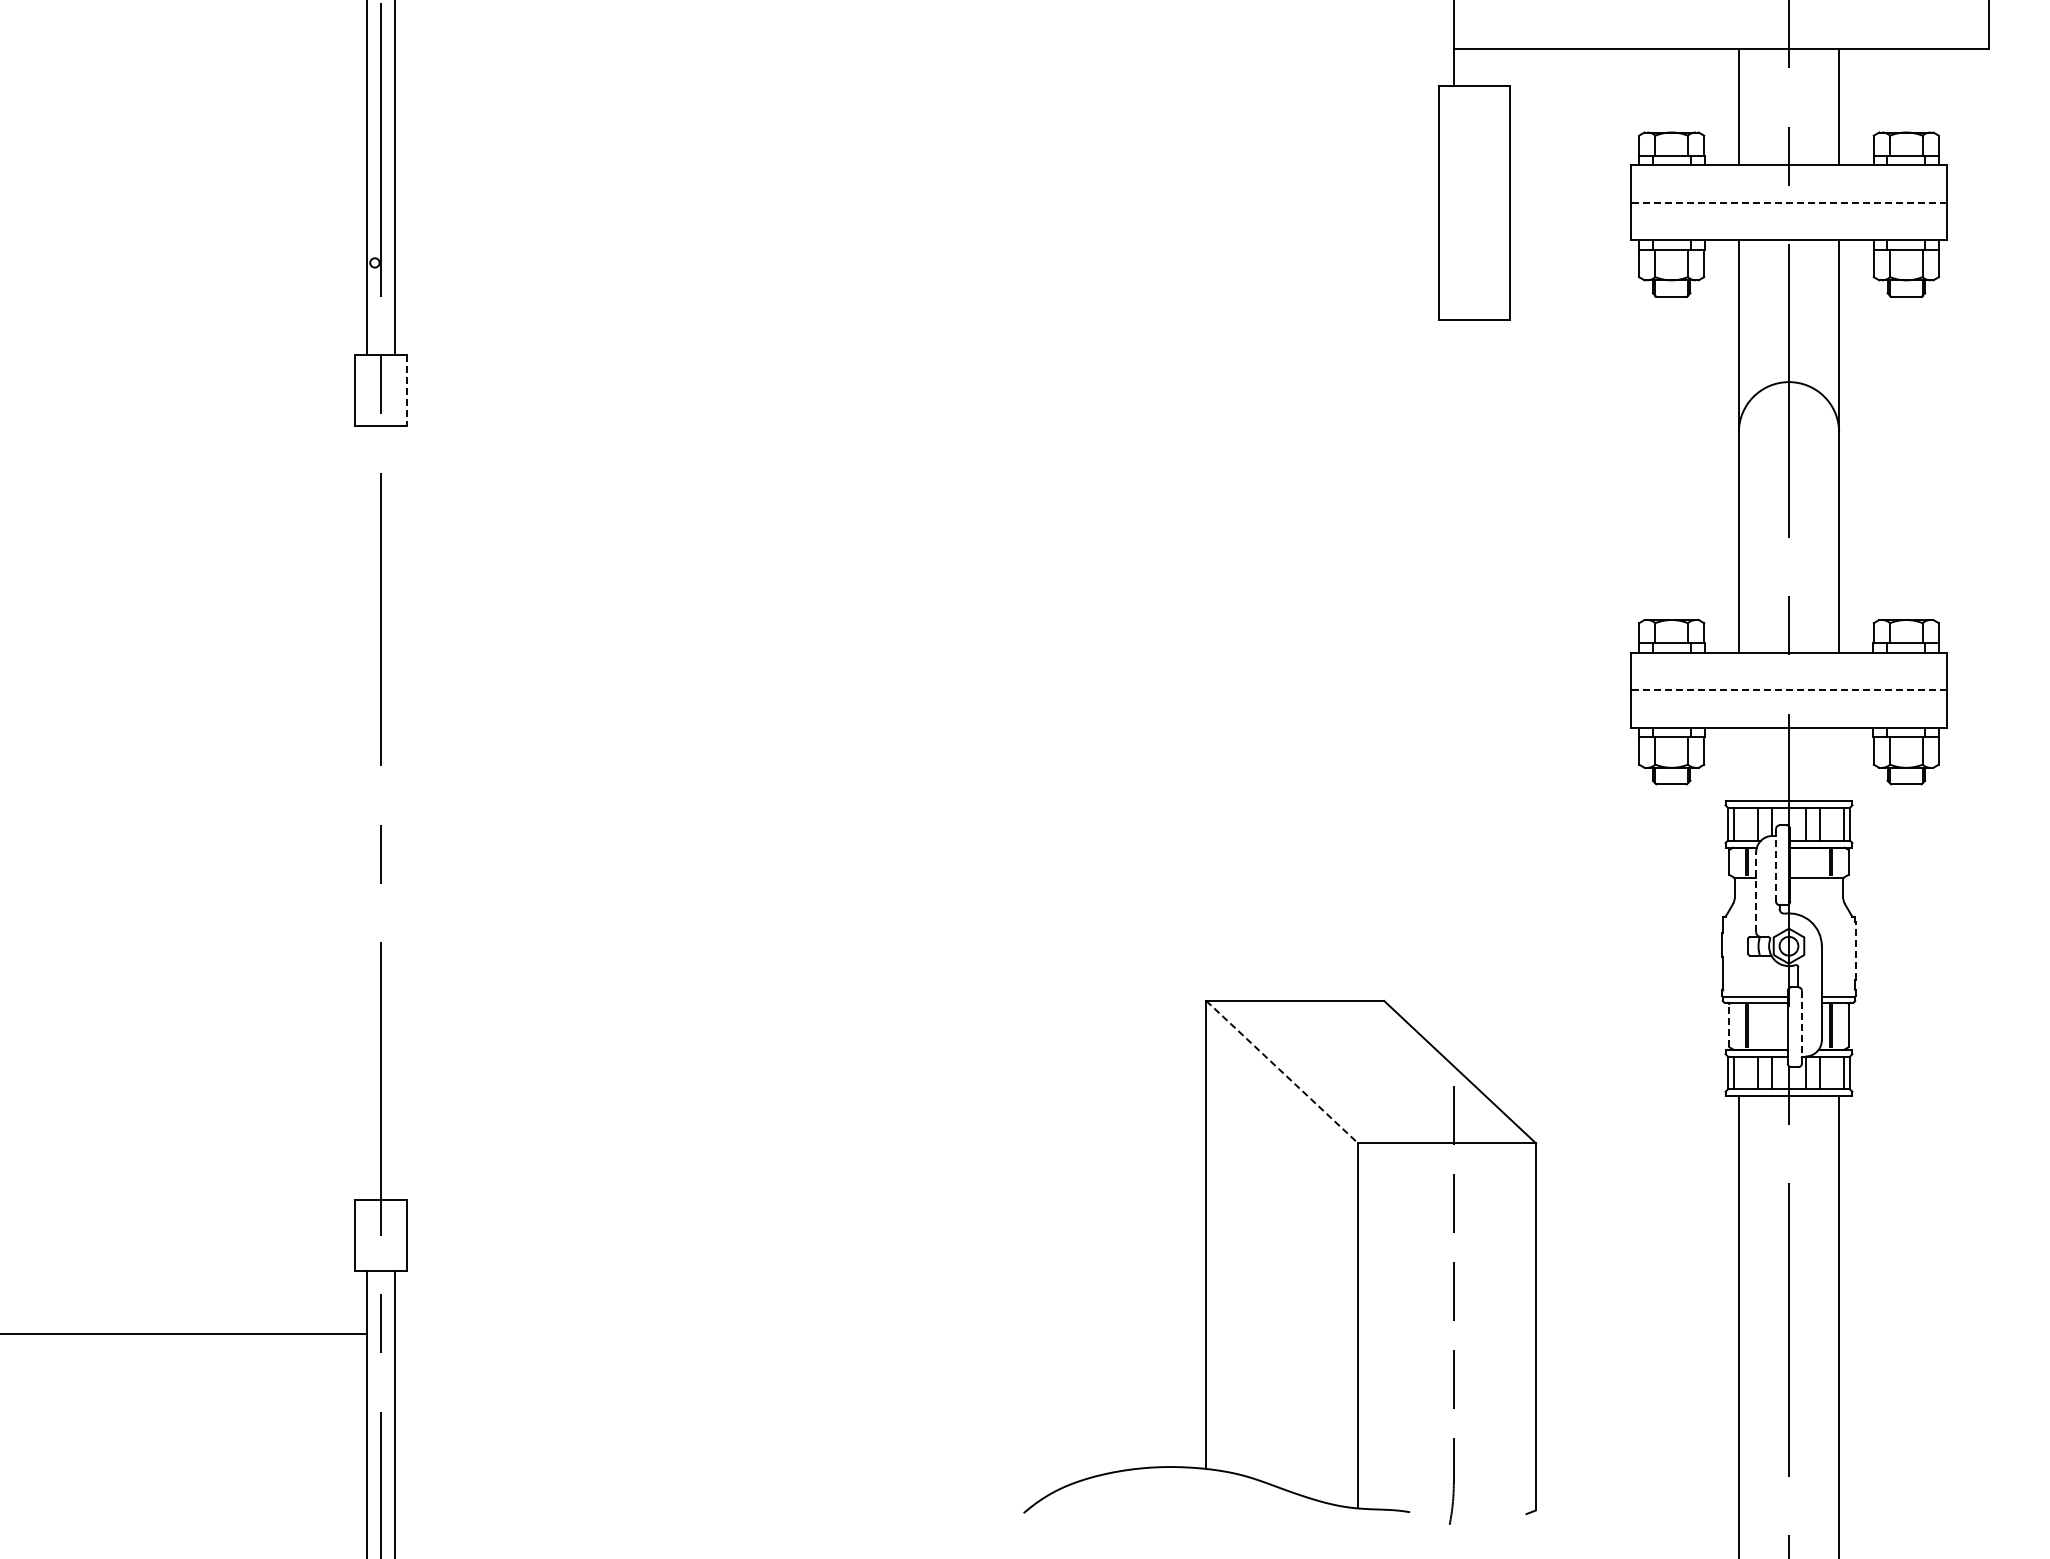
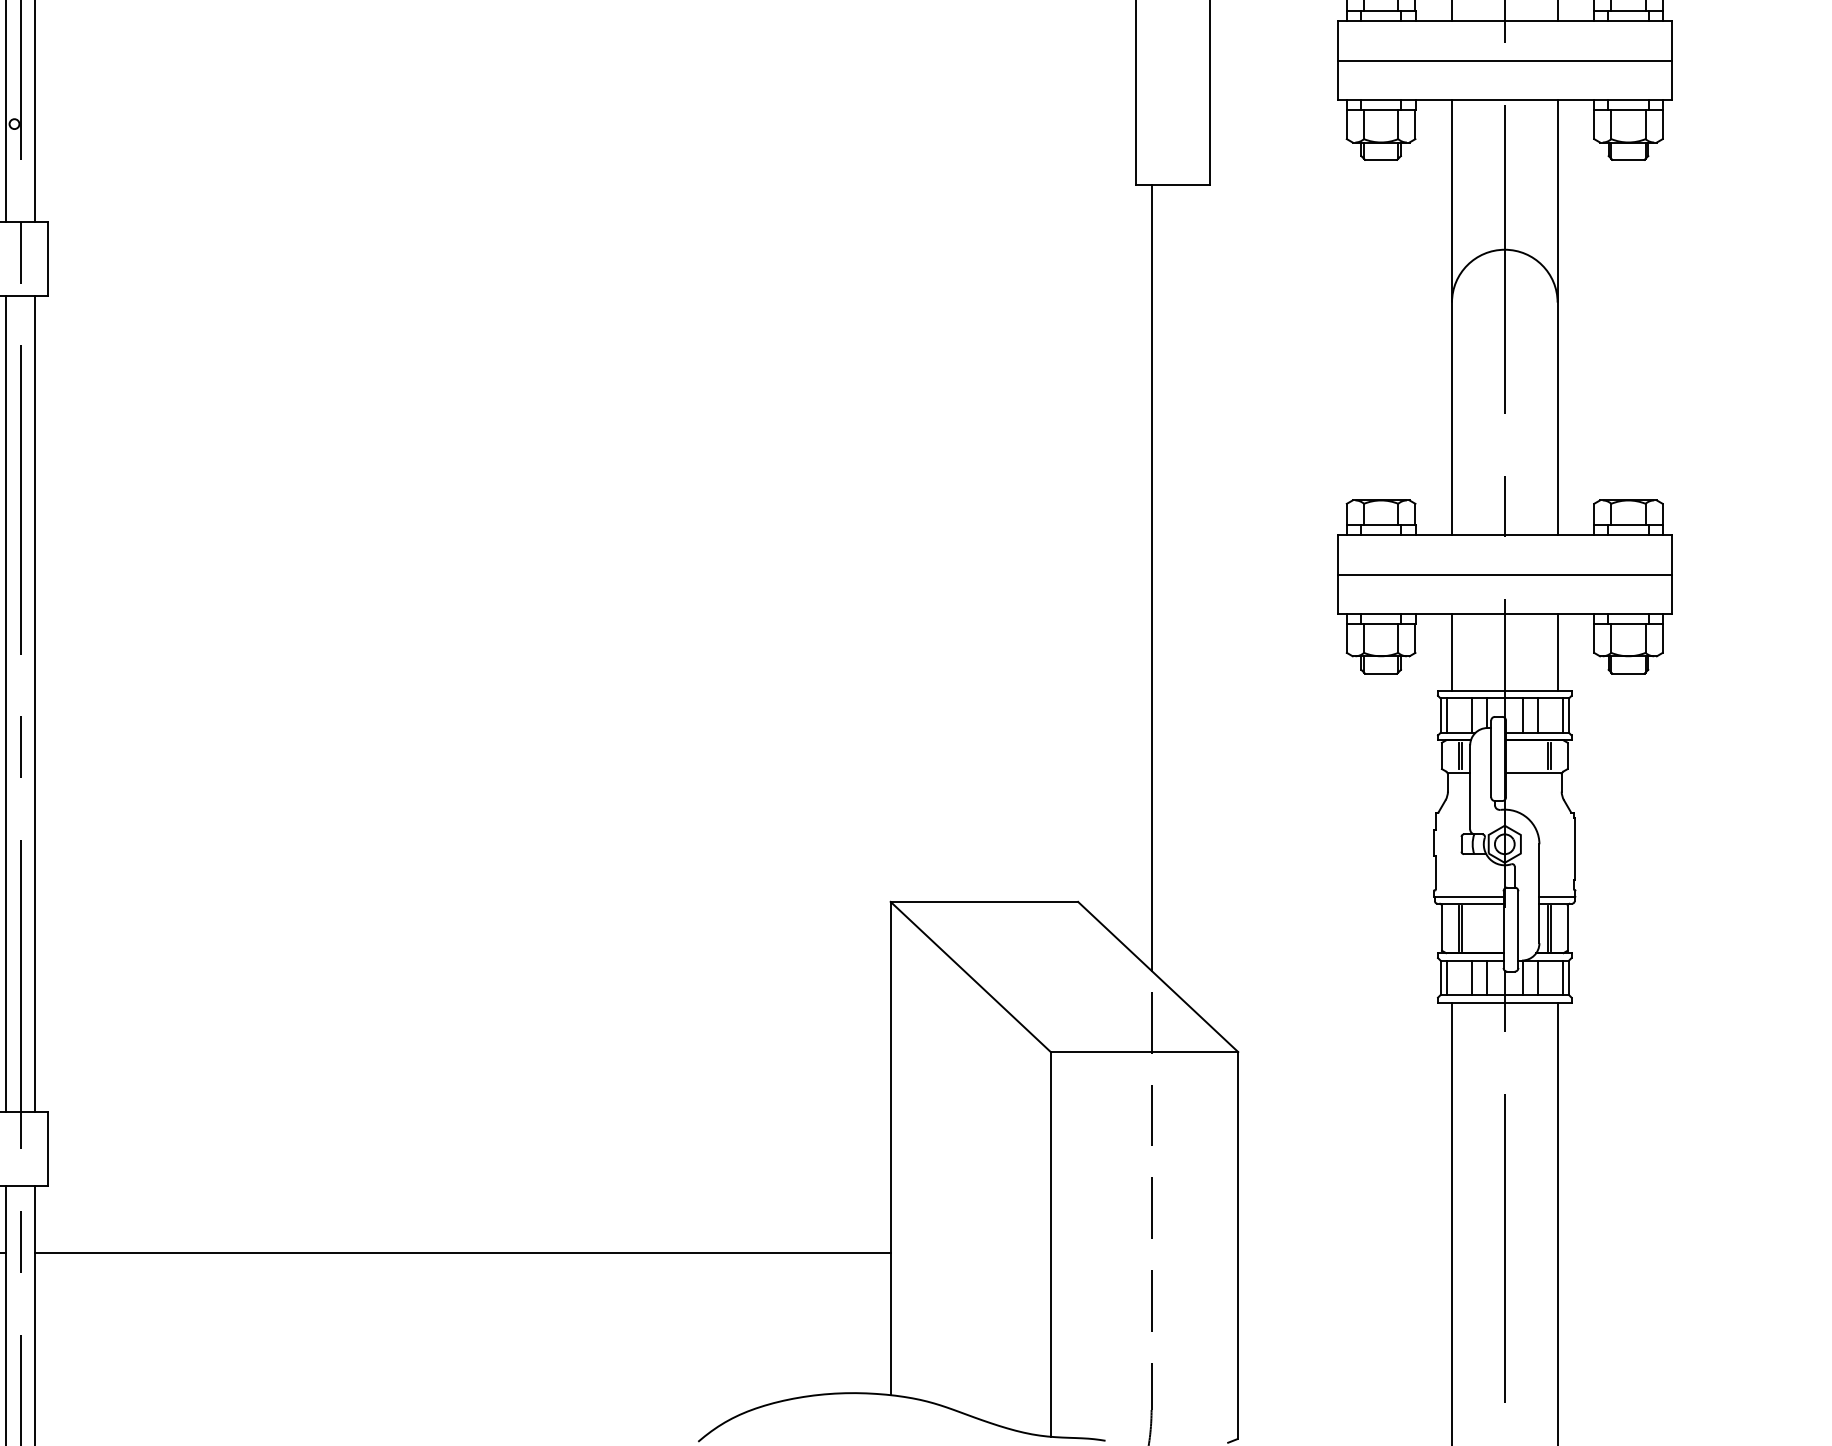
line: (1788, 202) -> (1504, 60), dashed -> solid
line: (406, 391) -> (47, 259), dashed -> solid
line: (1788, 690) -> (1504, 574), dashed -> solid
line: (1453, 693) -> (1151, 577), added
line: (1738, 763) -> (1451, 651), added
line: (1839, 763) -> (1558, 651), added
line: (366, 812) -> (5, 703), added
line: (394, 812) -> (35, 703), added
line: (1776, 865) -> (1491, 759), dashed -> solid
line: (1756, 892) -> (1470, 787), dashed -> solid
line: (1855, 950) -> (1574, 848), dashed -> solid
line: (1729, 1025) -> (1442, 927), dashed -> solid
line: (1801, 1026) -> (1517, 928), dashed -> solid
line: (1282, 1072) -> (971, 977), dashed -> solid
line: (800, 1333) -> (463, 1252), added

